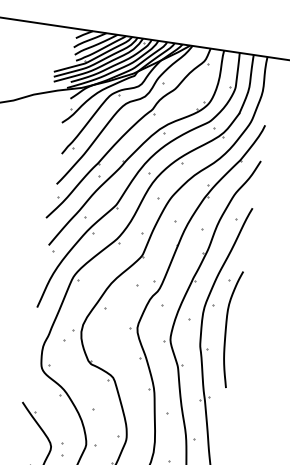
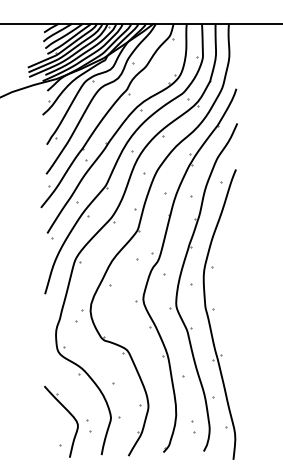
part: (227, 328) -> (229, 287), removed

